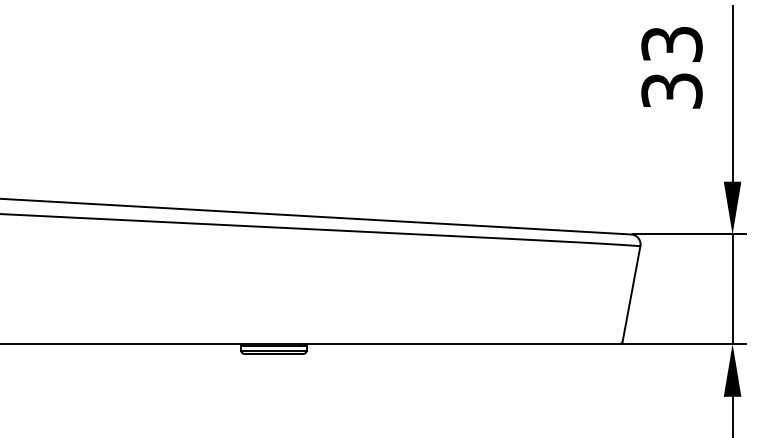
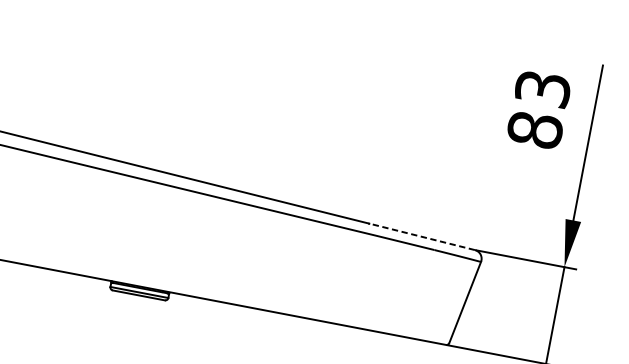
text: (671, 90) -> (534, 129), 33 -> 83
line: (570, 231) -> (421, 237), solid -> dashed

